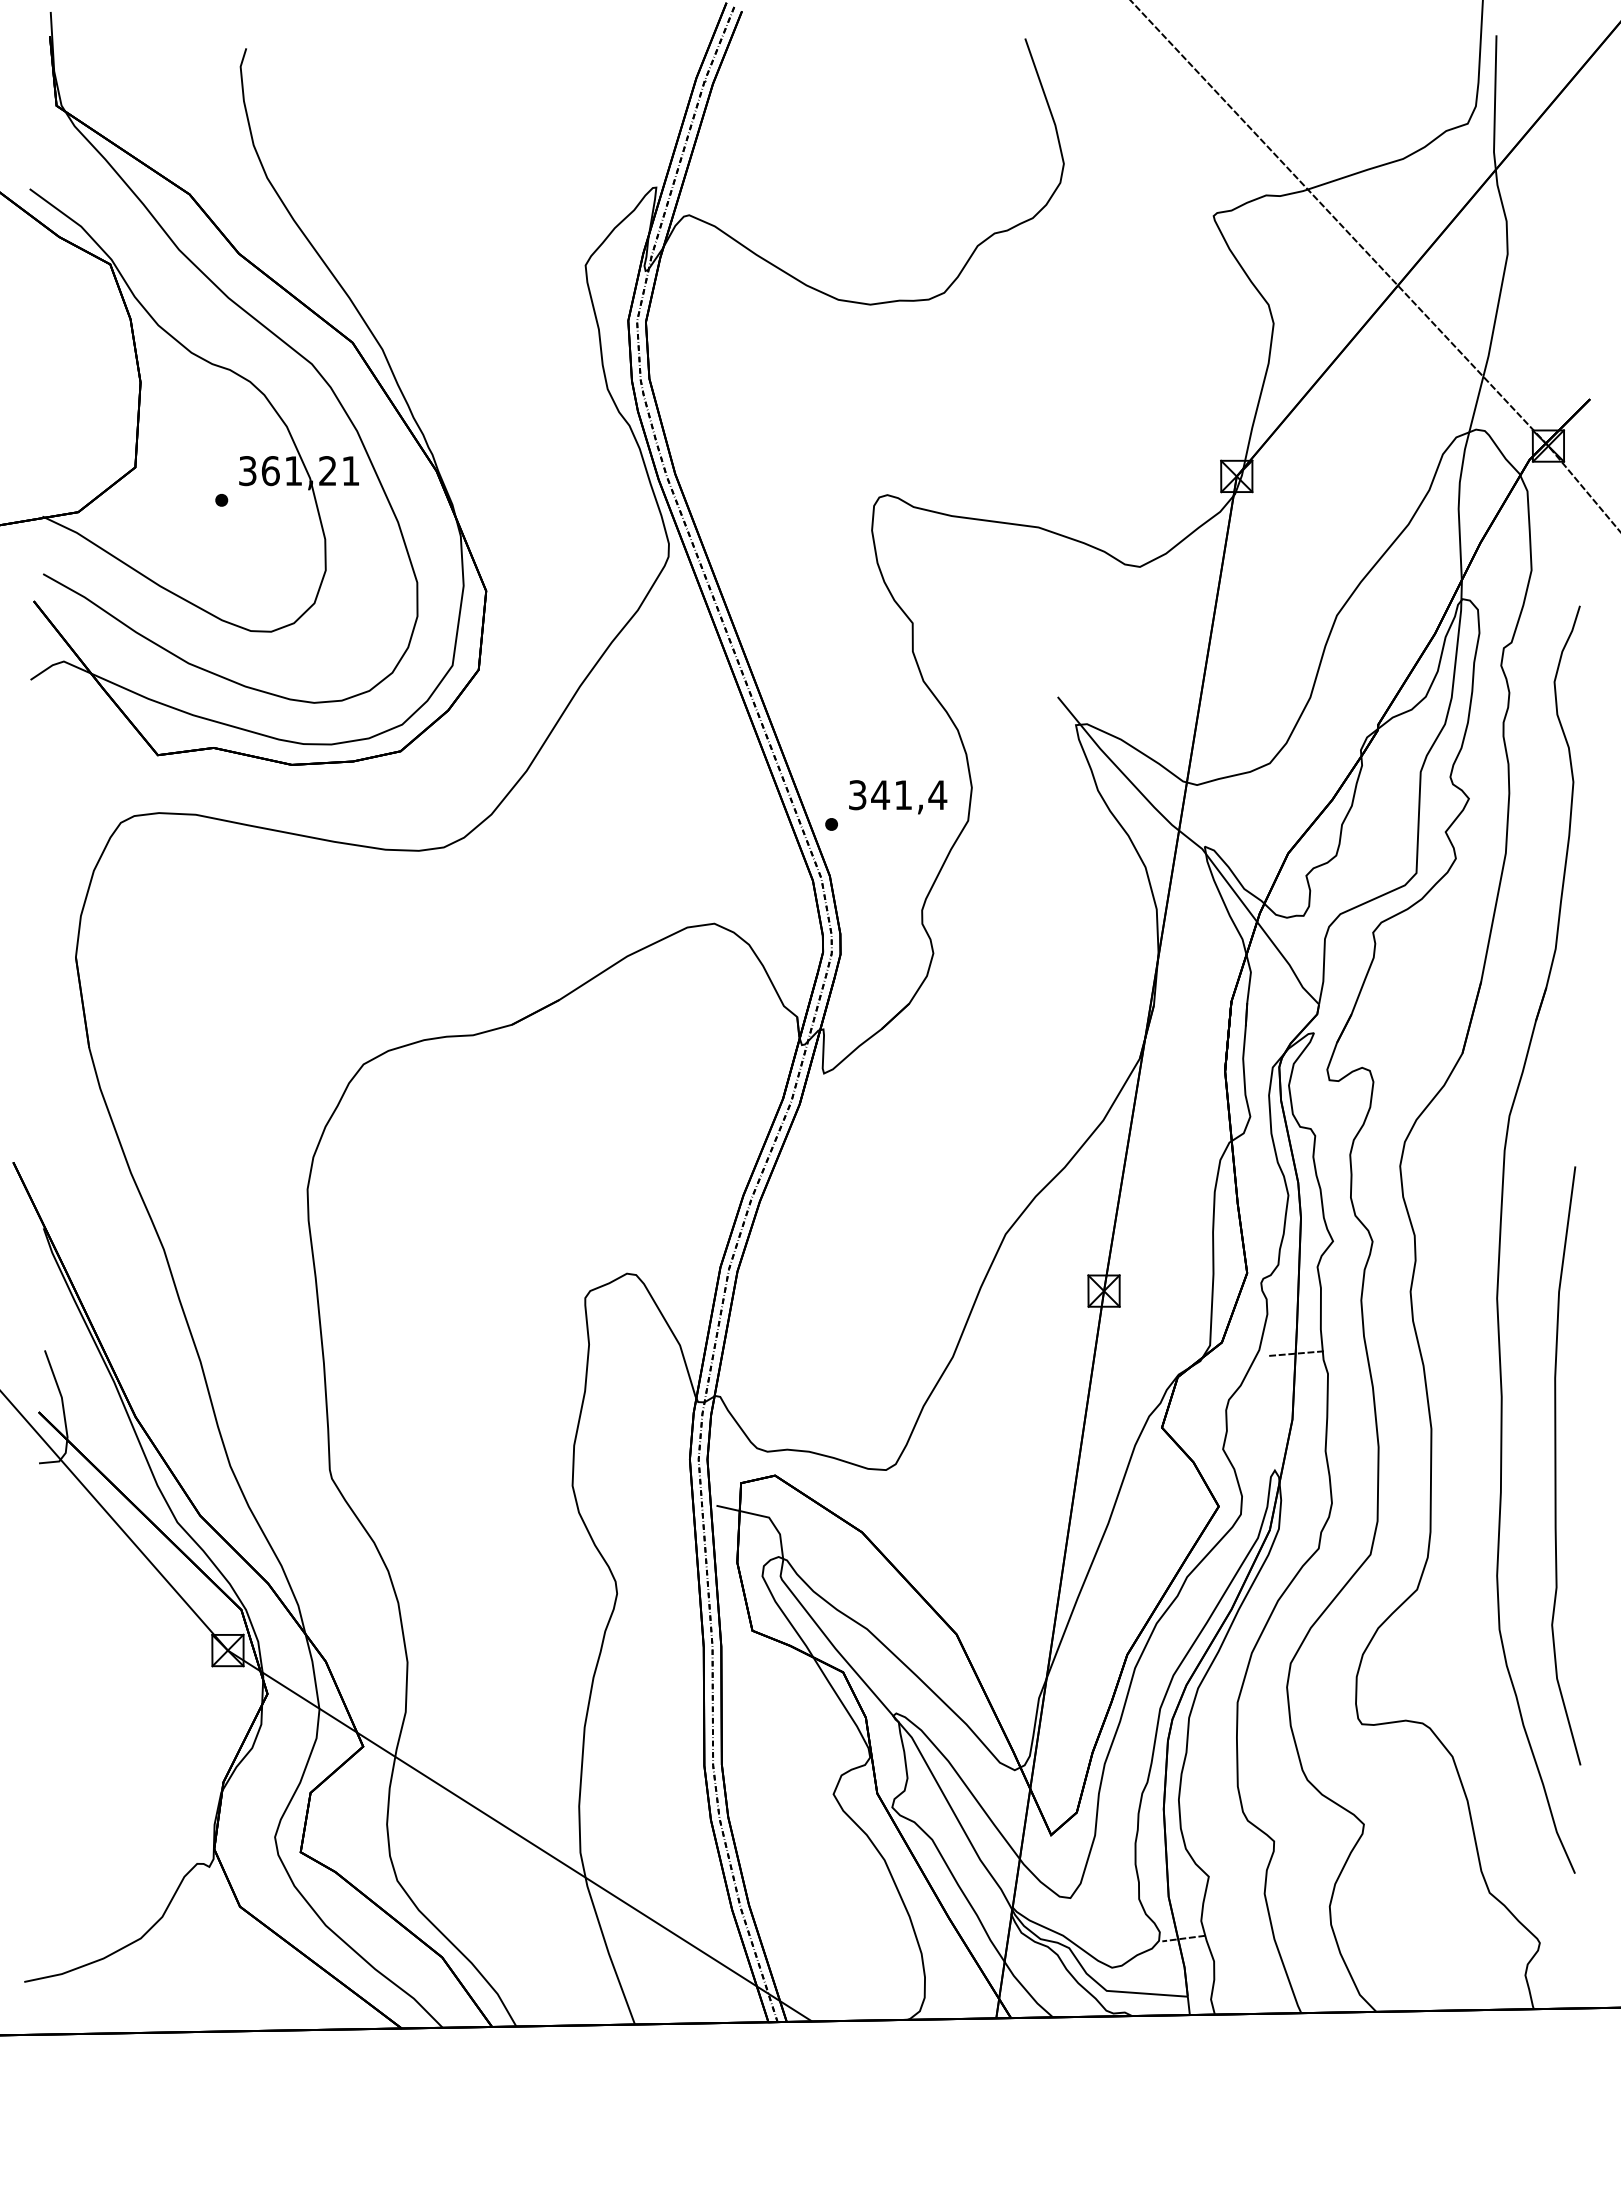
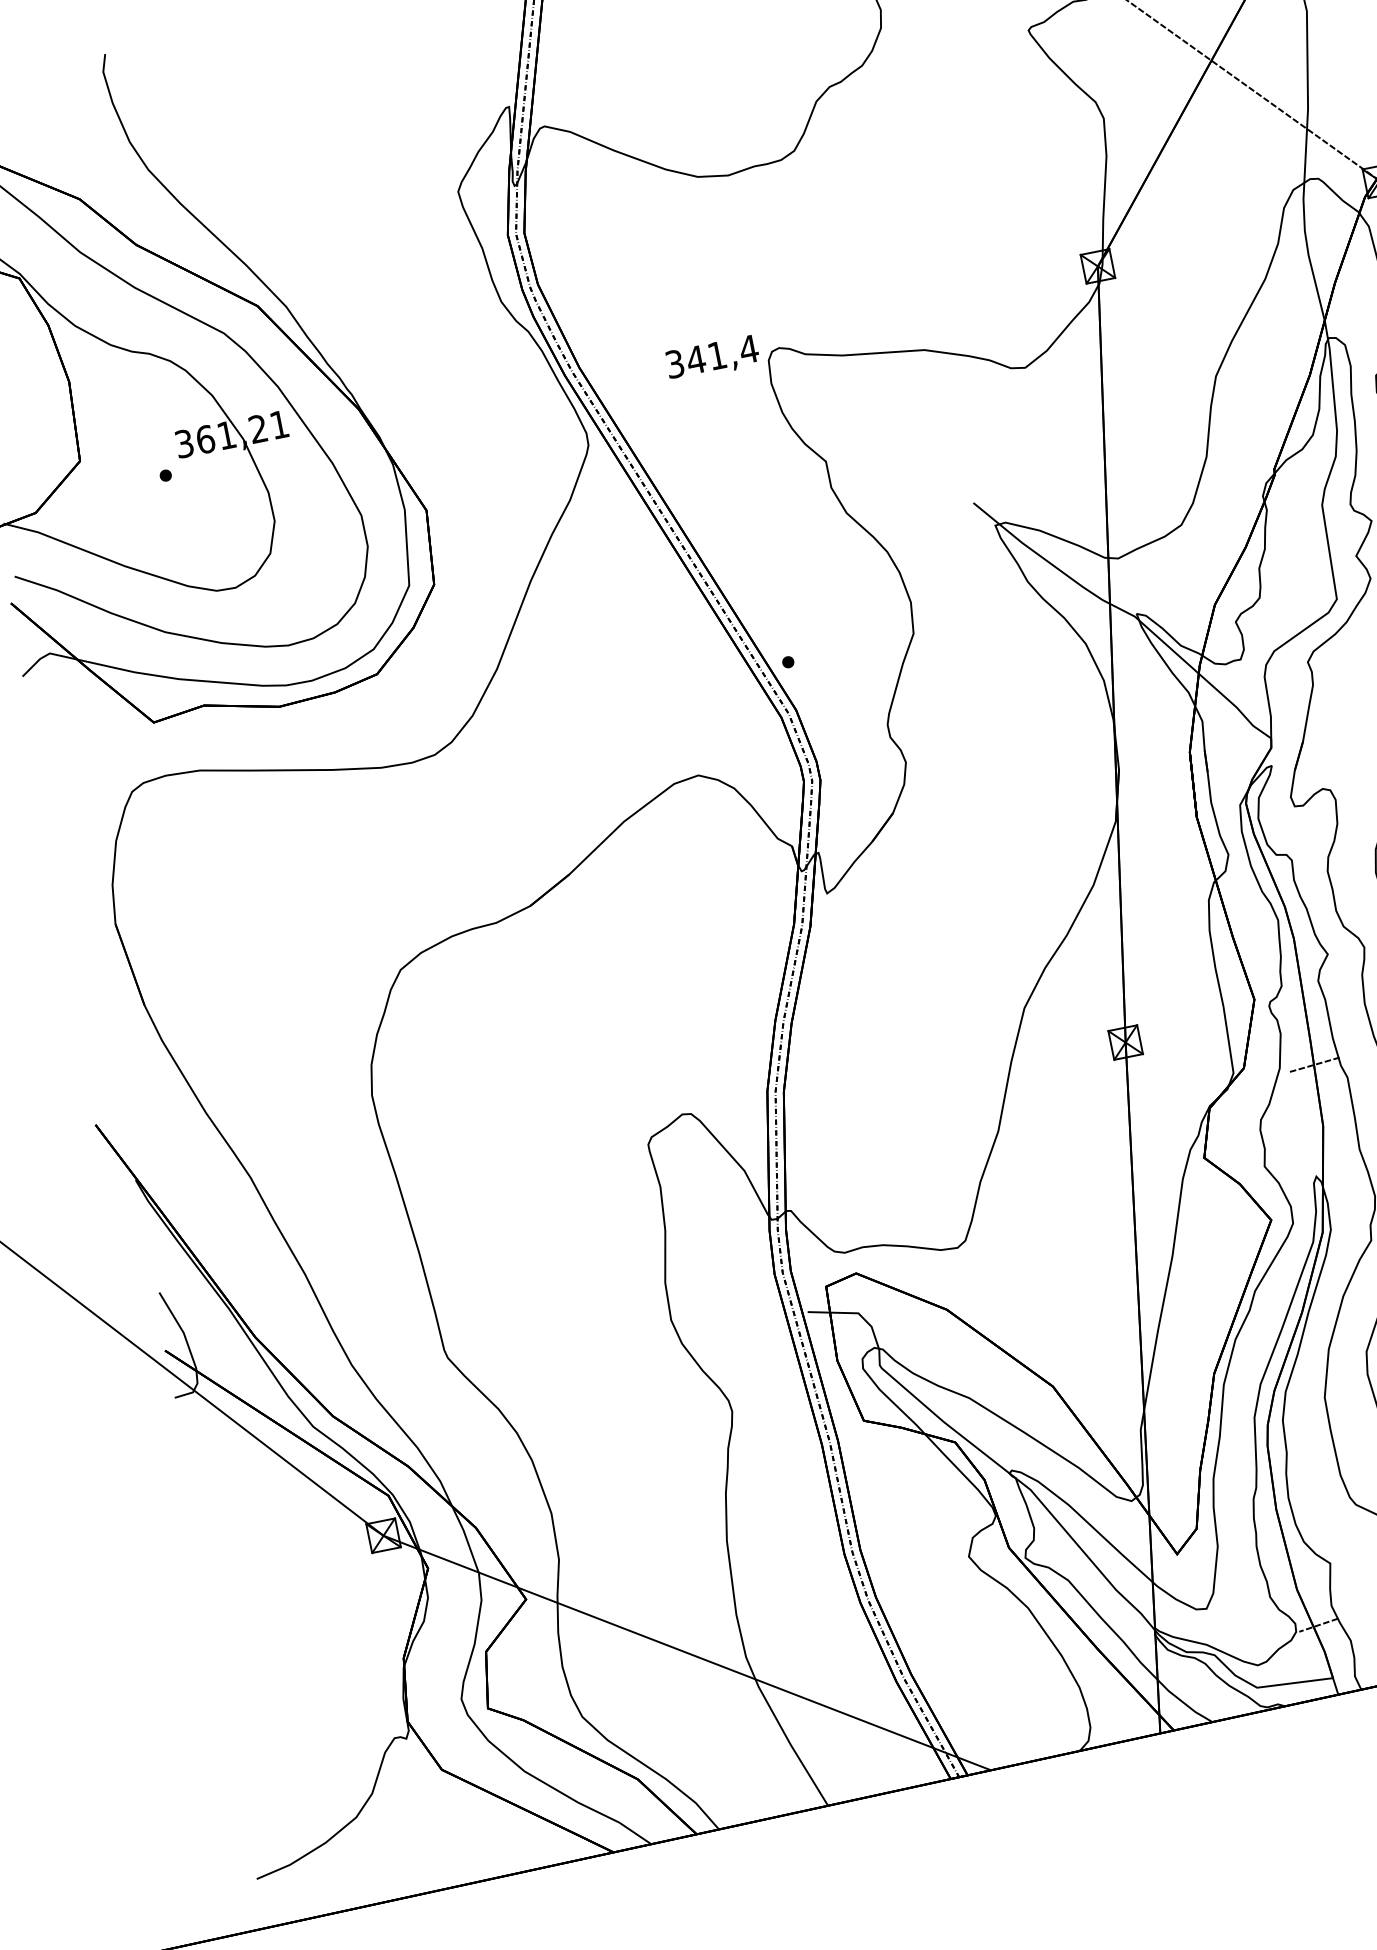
text: (898, 797) -> (713, 358), moved

